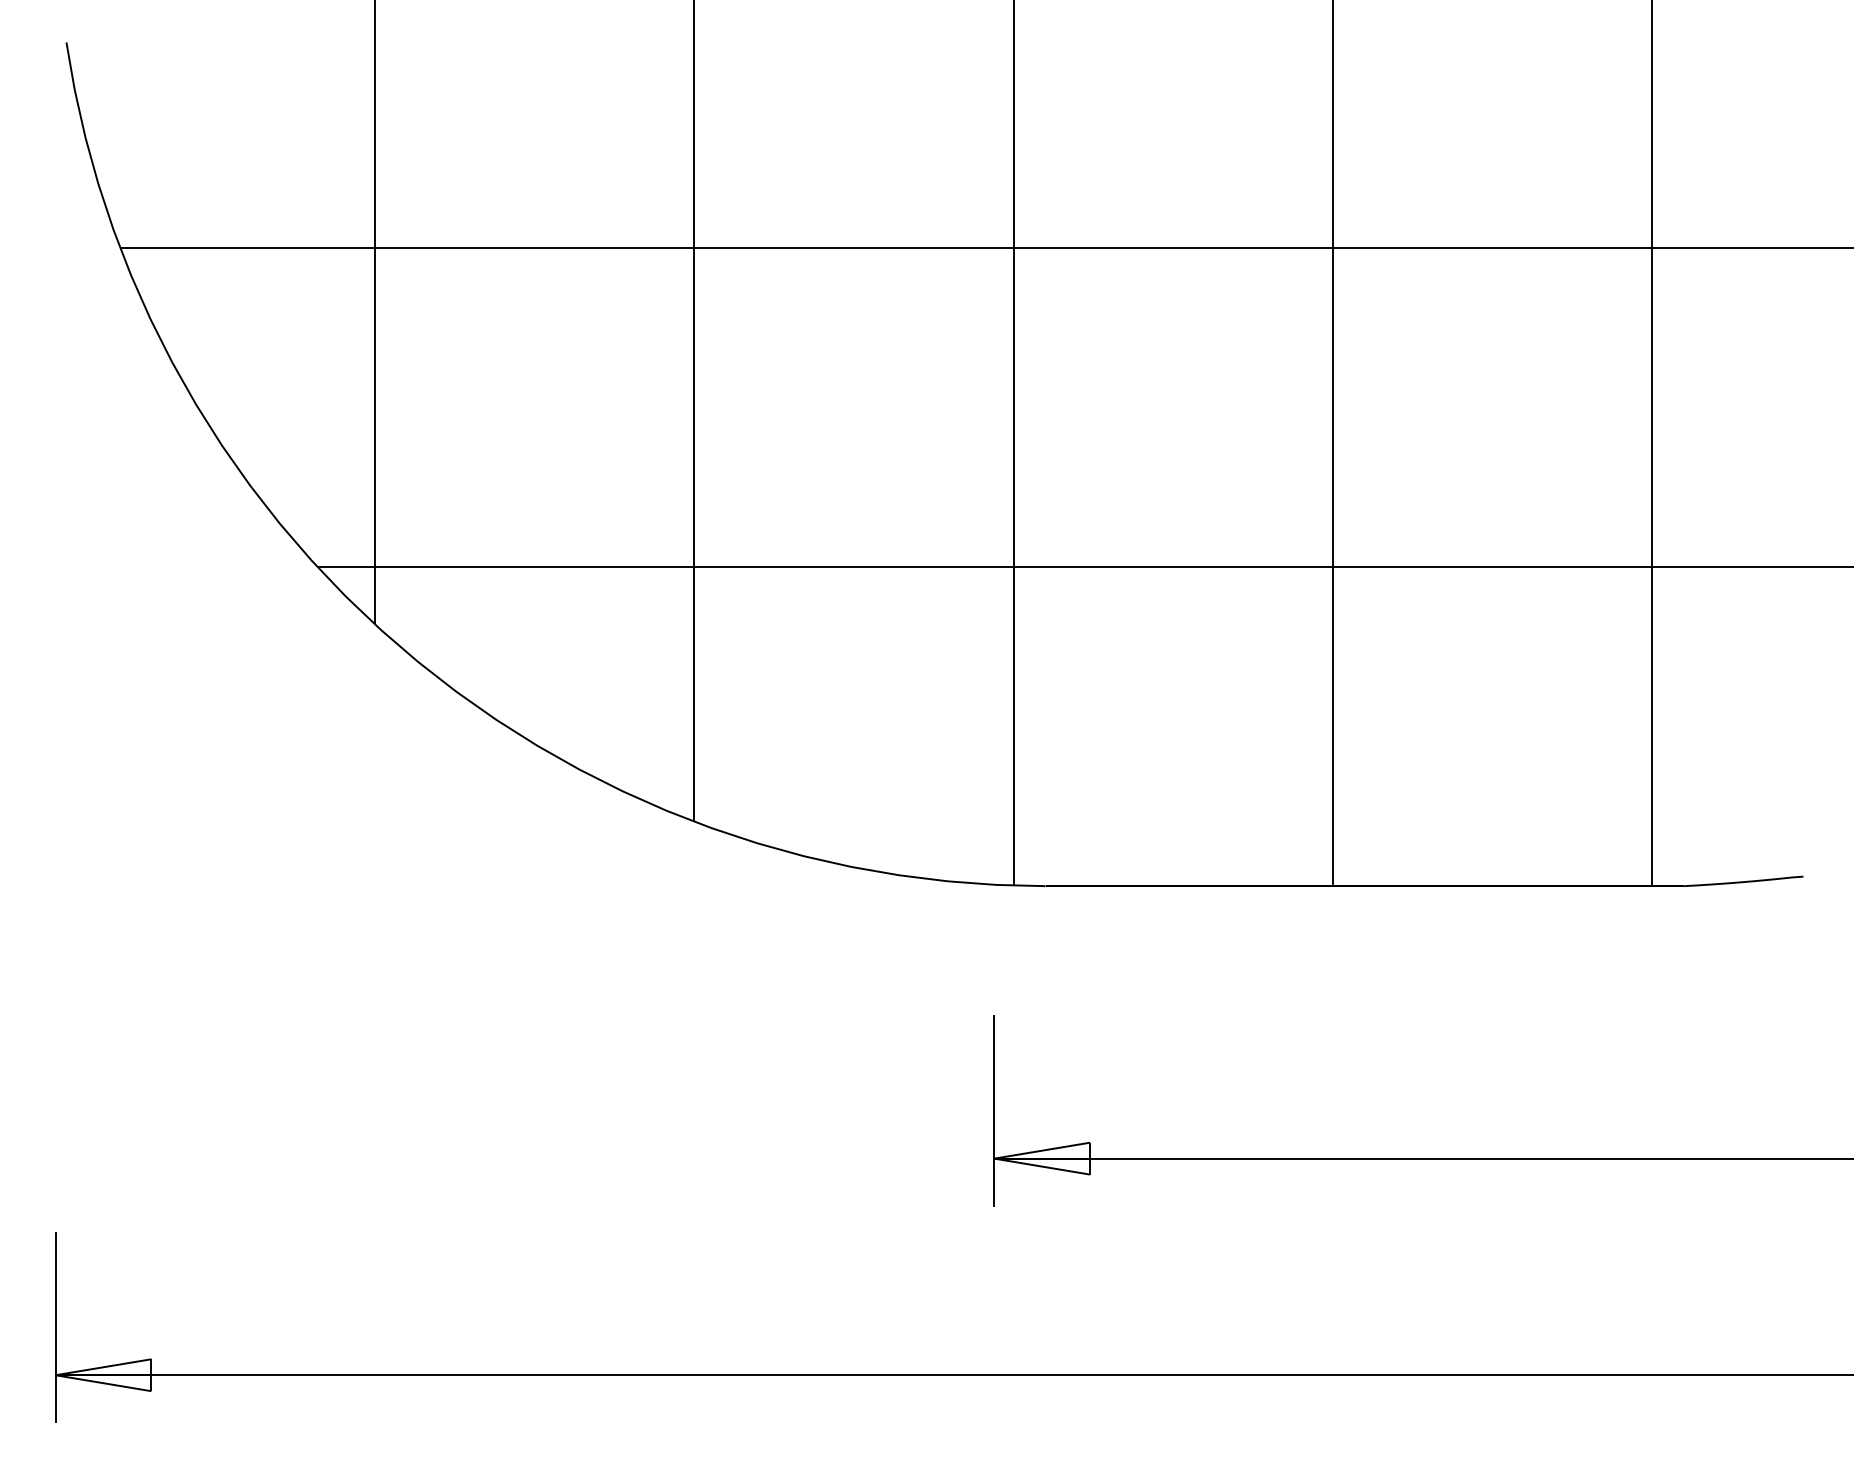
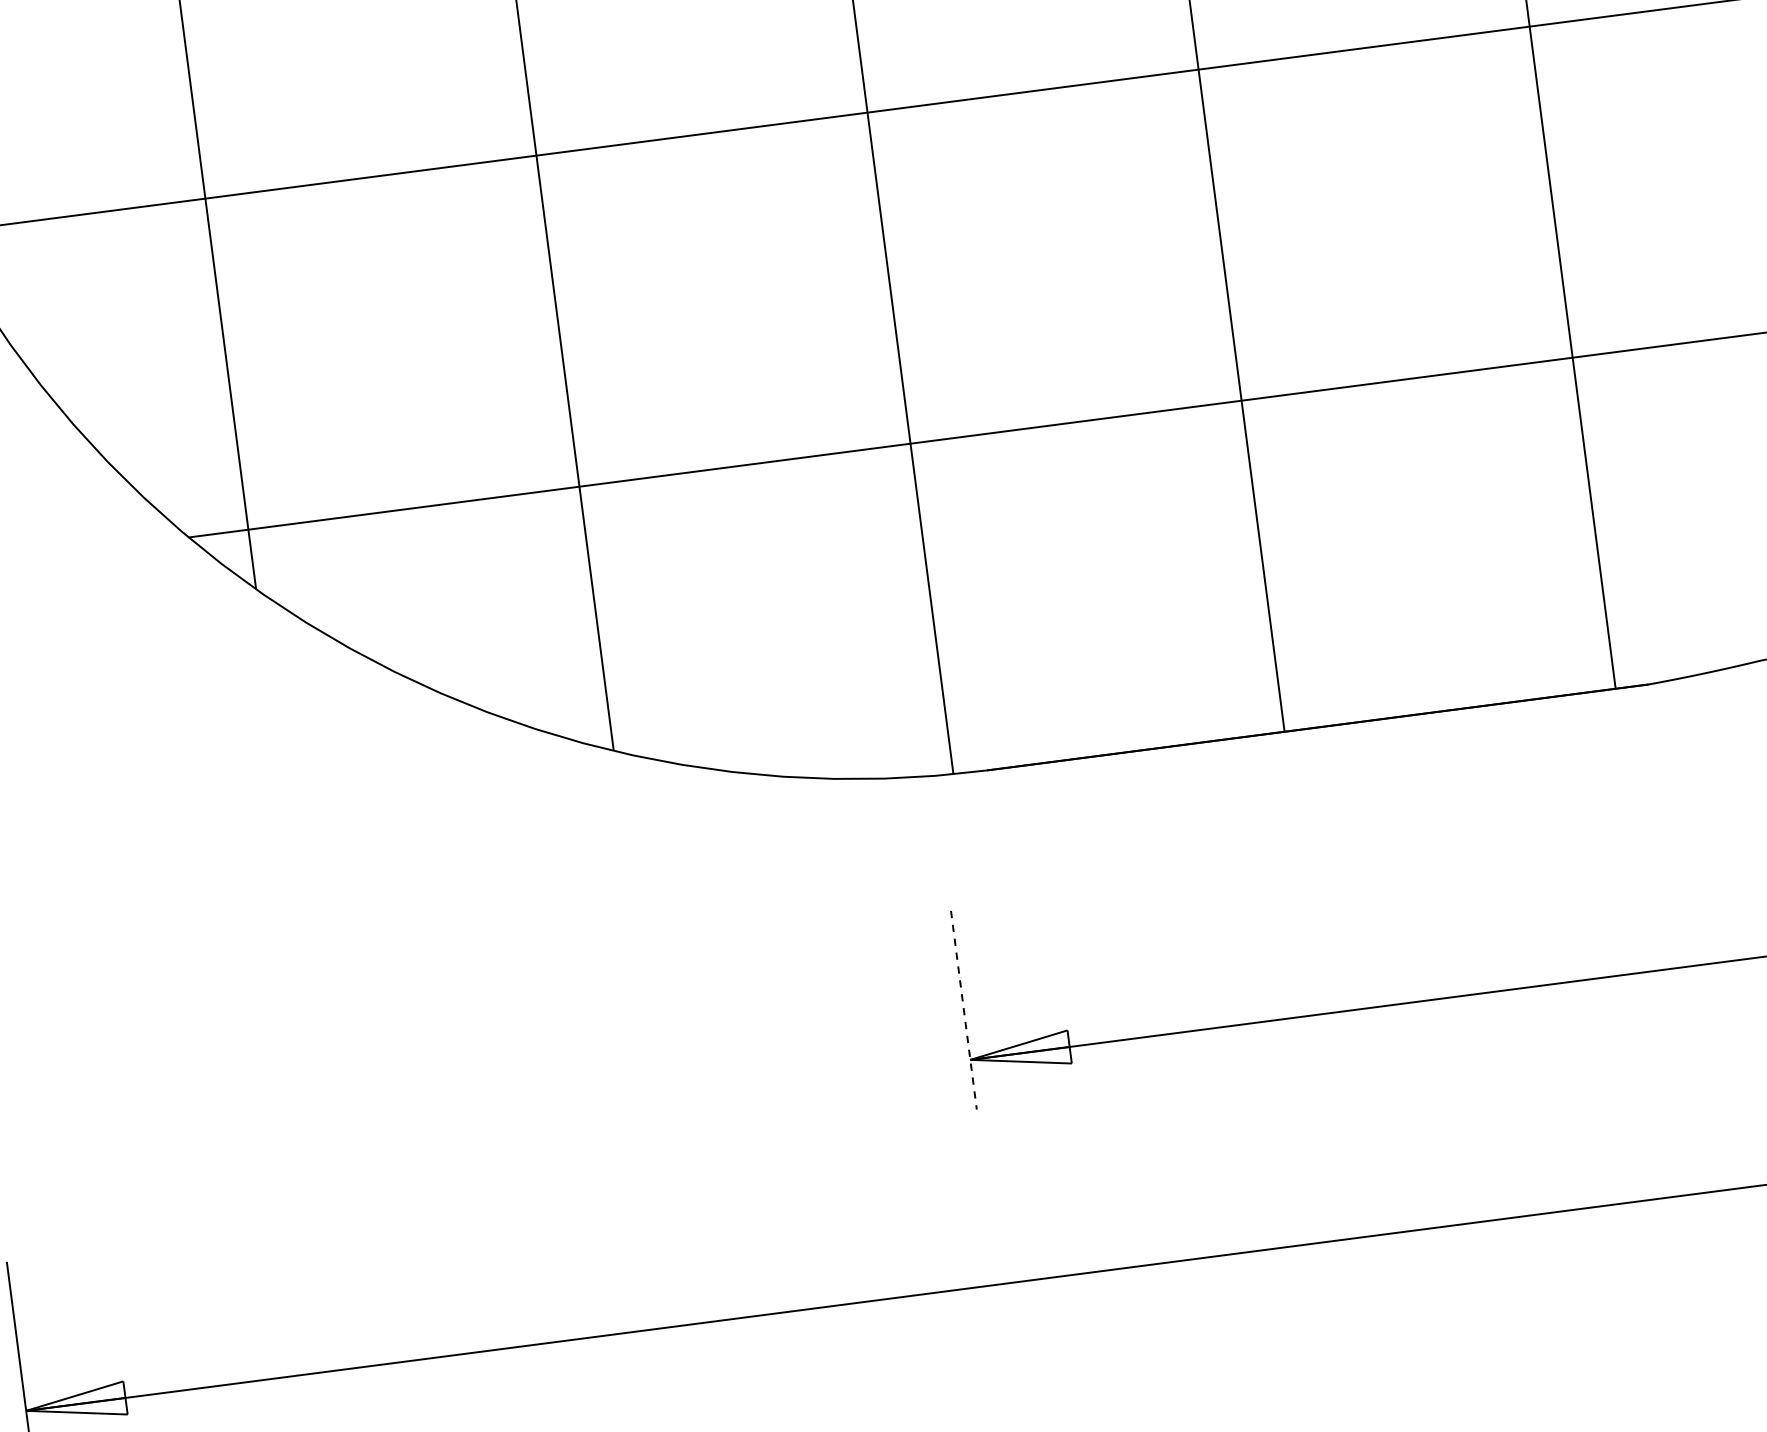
line: (994, 1110) -> (963, 1009), solid -> dashed

